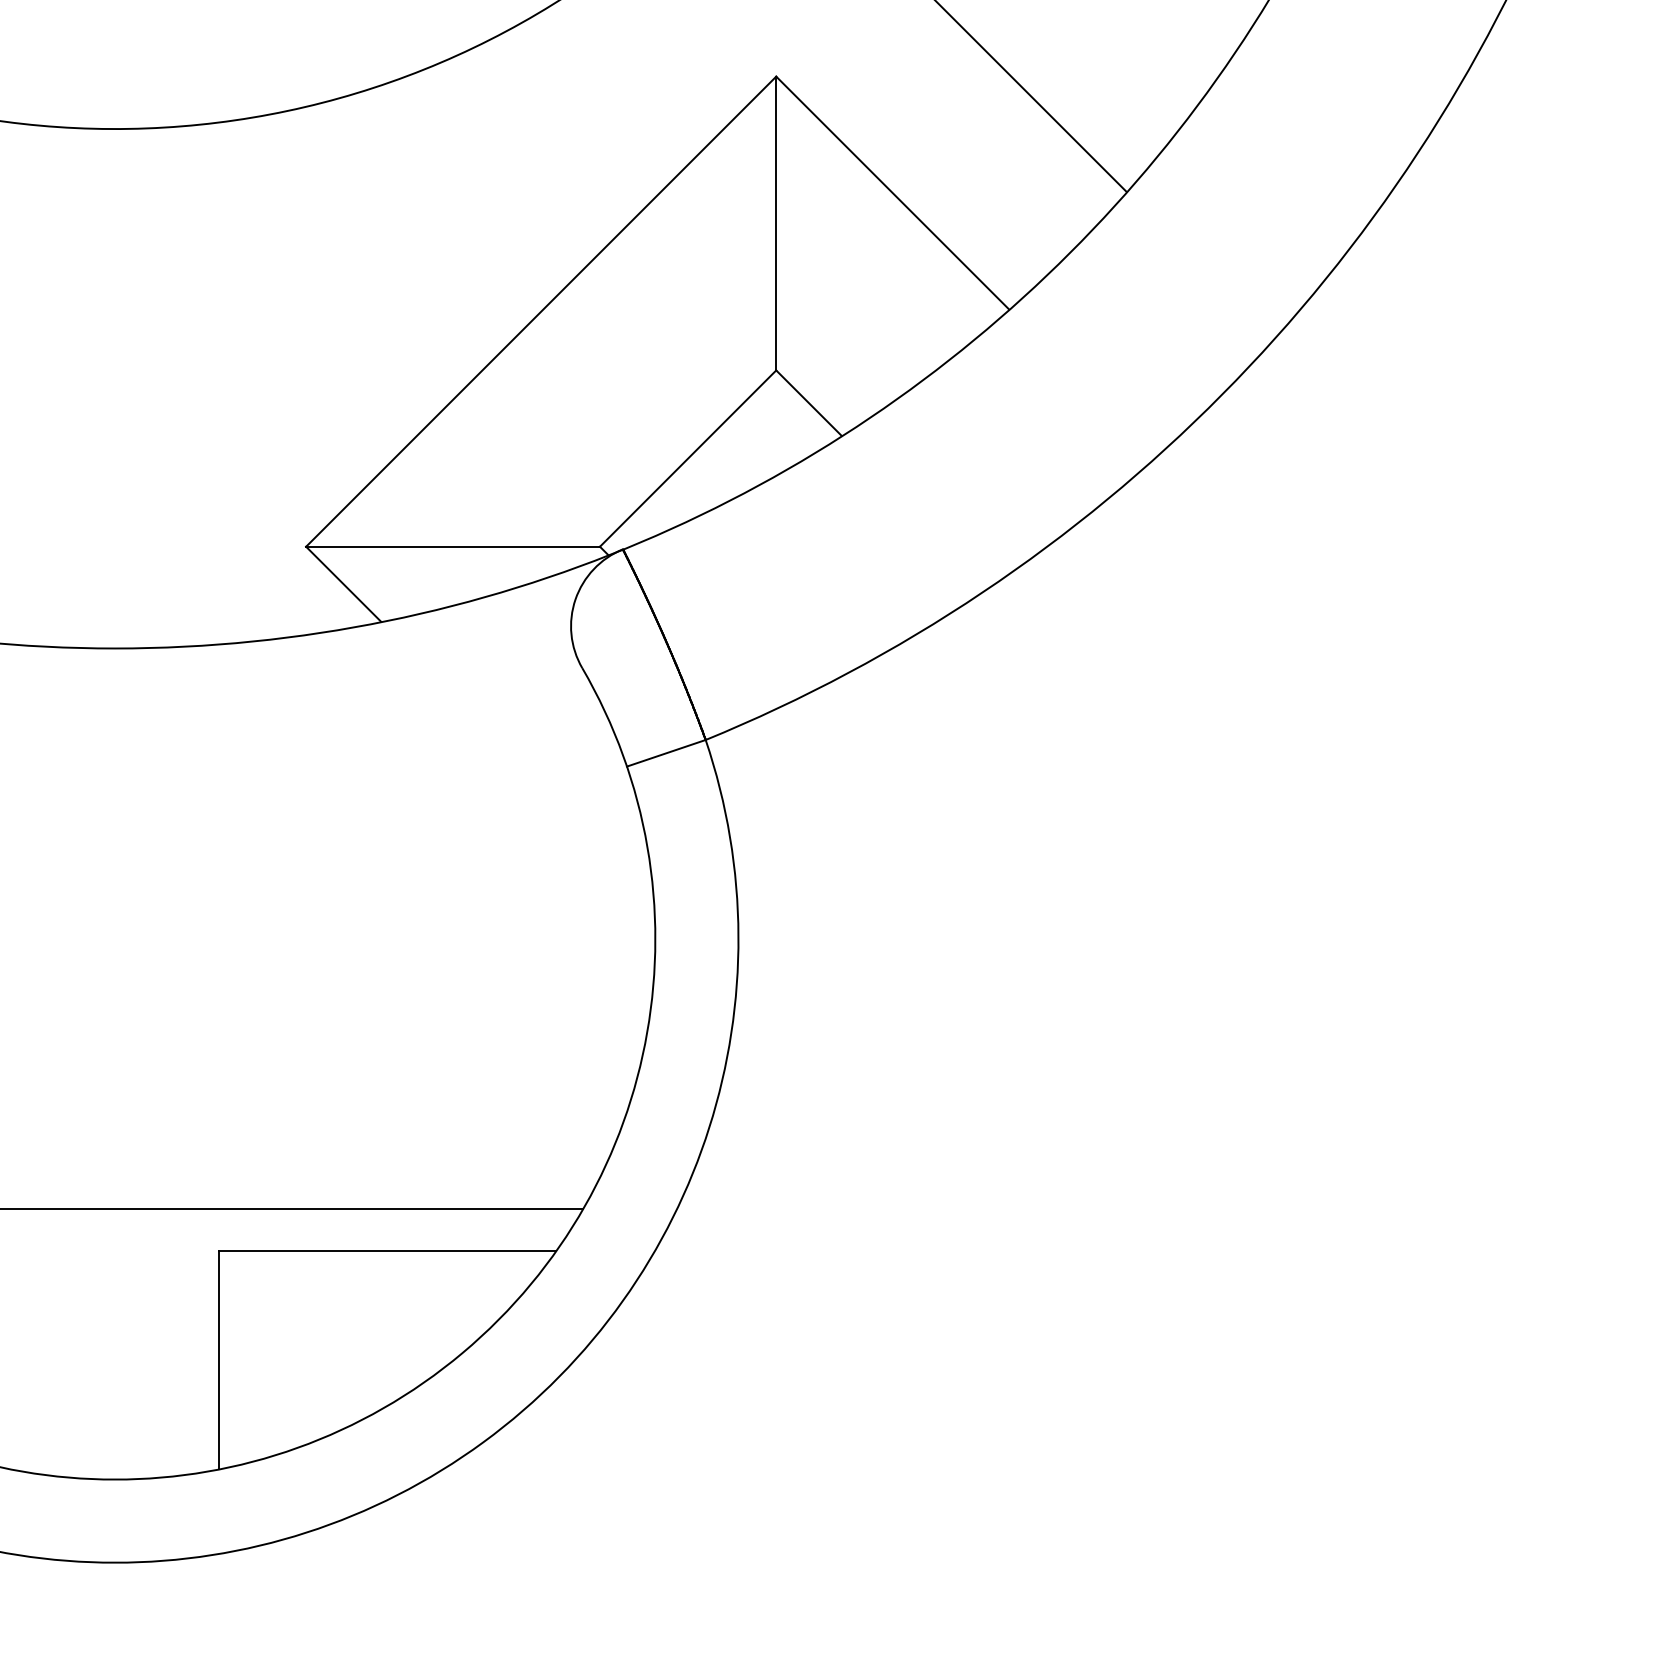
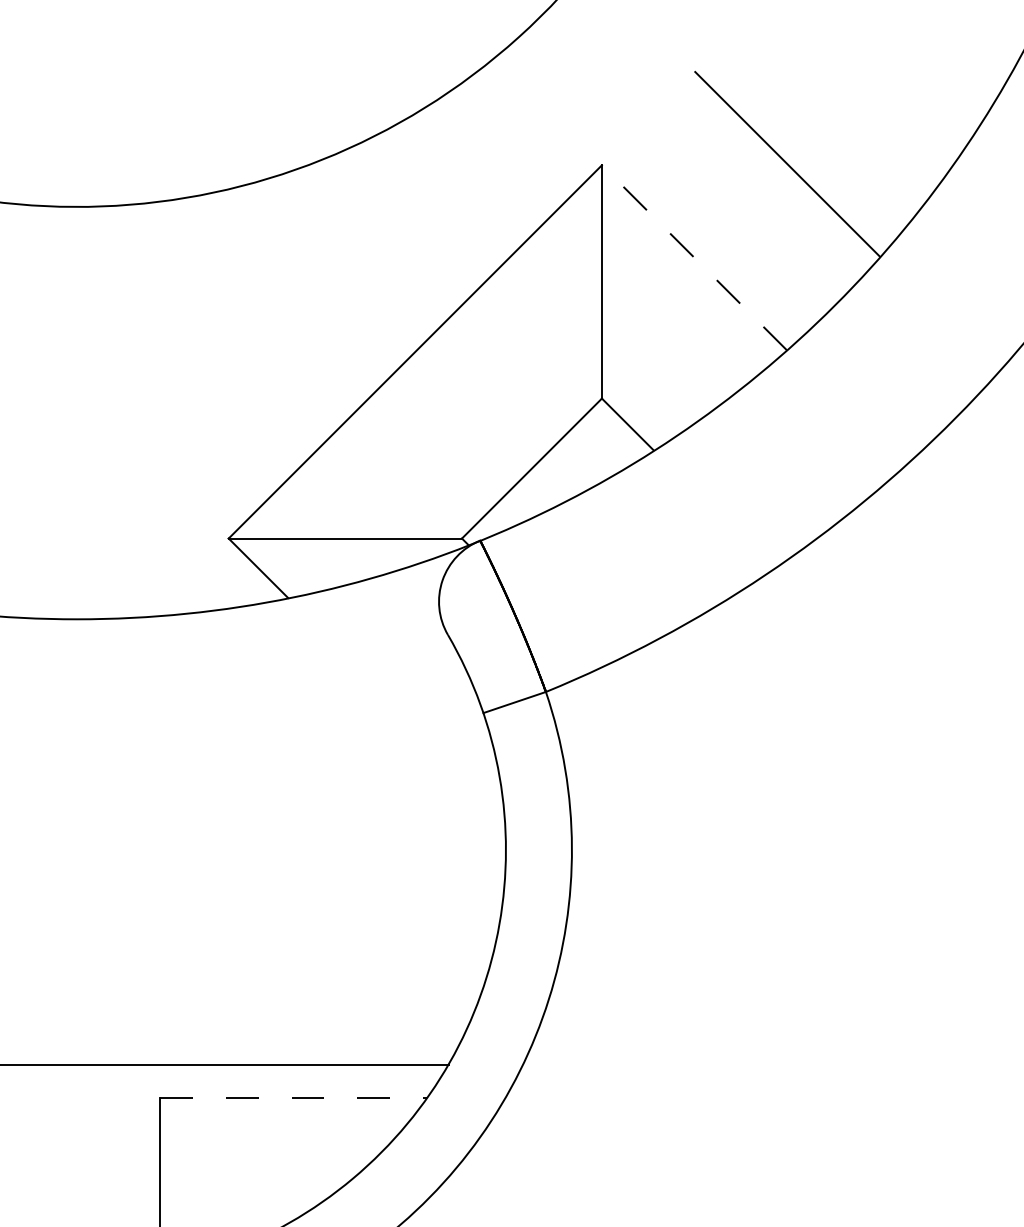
line: (892, 193) -> (694, 258), solid -> dashed
line: (387, 1251) -> (293, 1098), solid -> dashed

